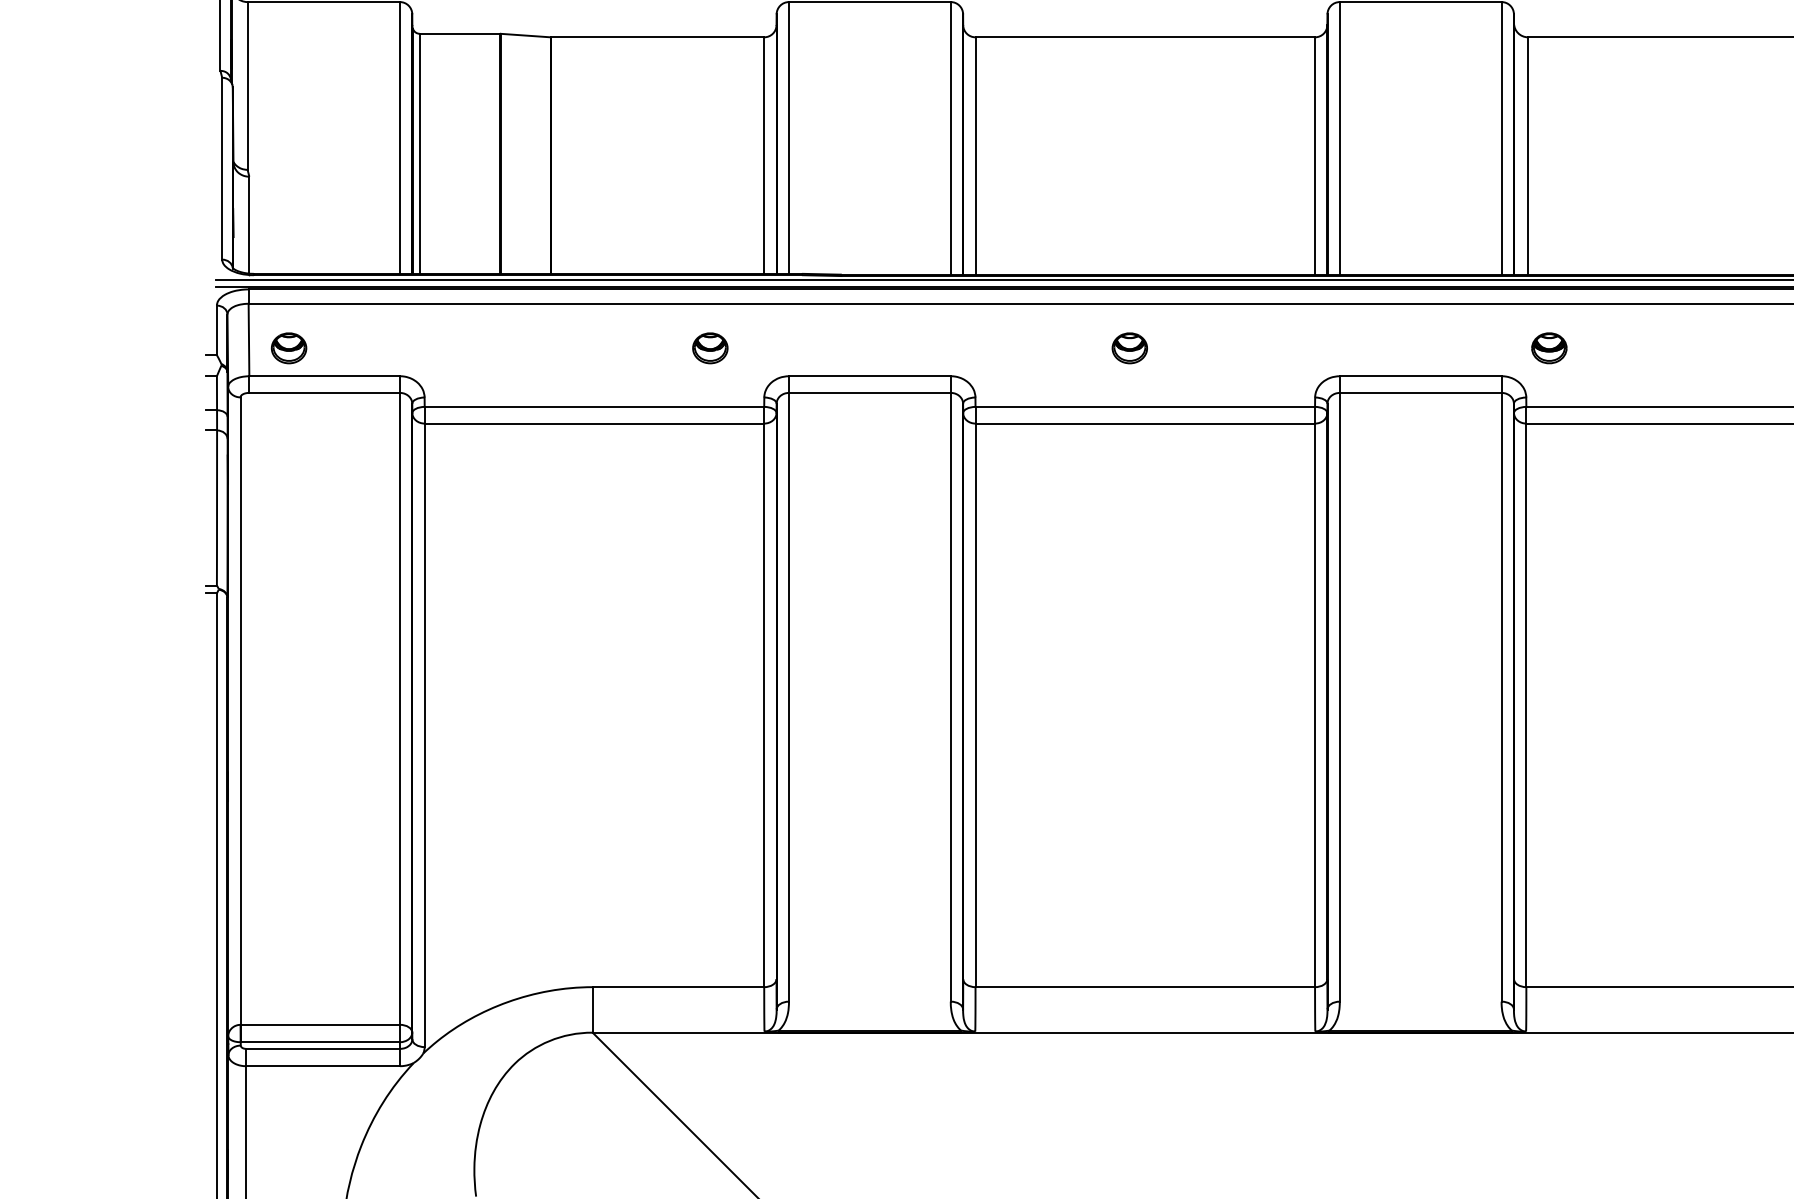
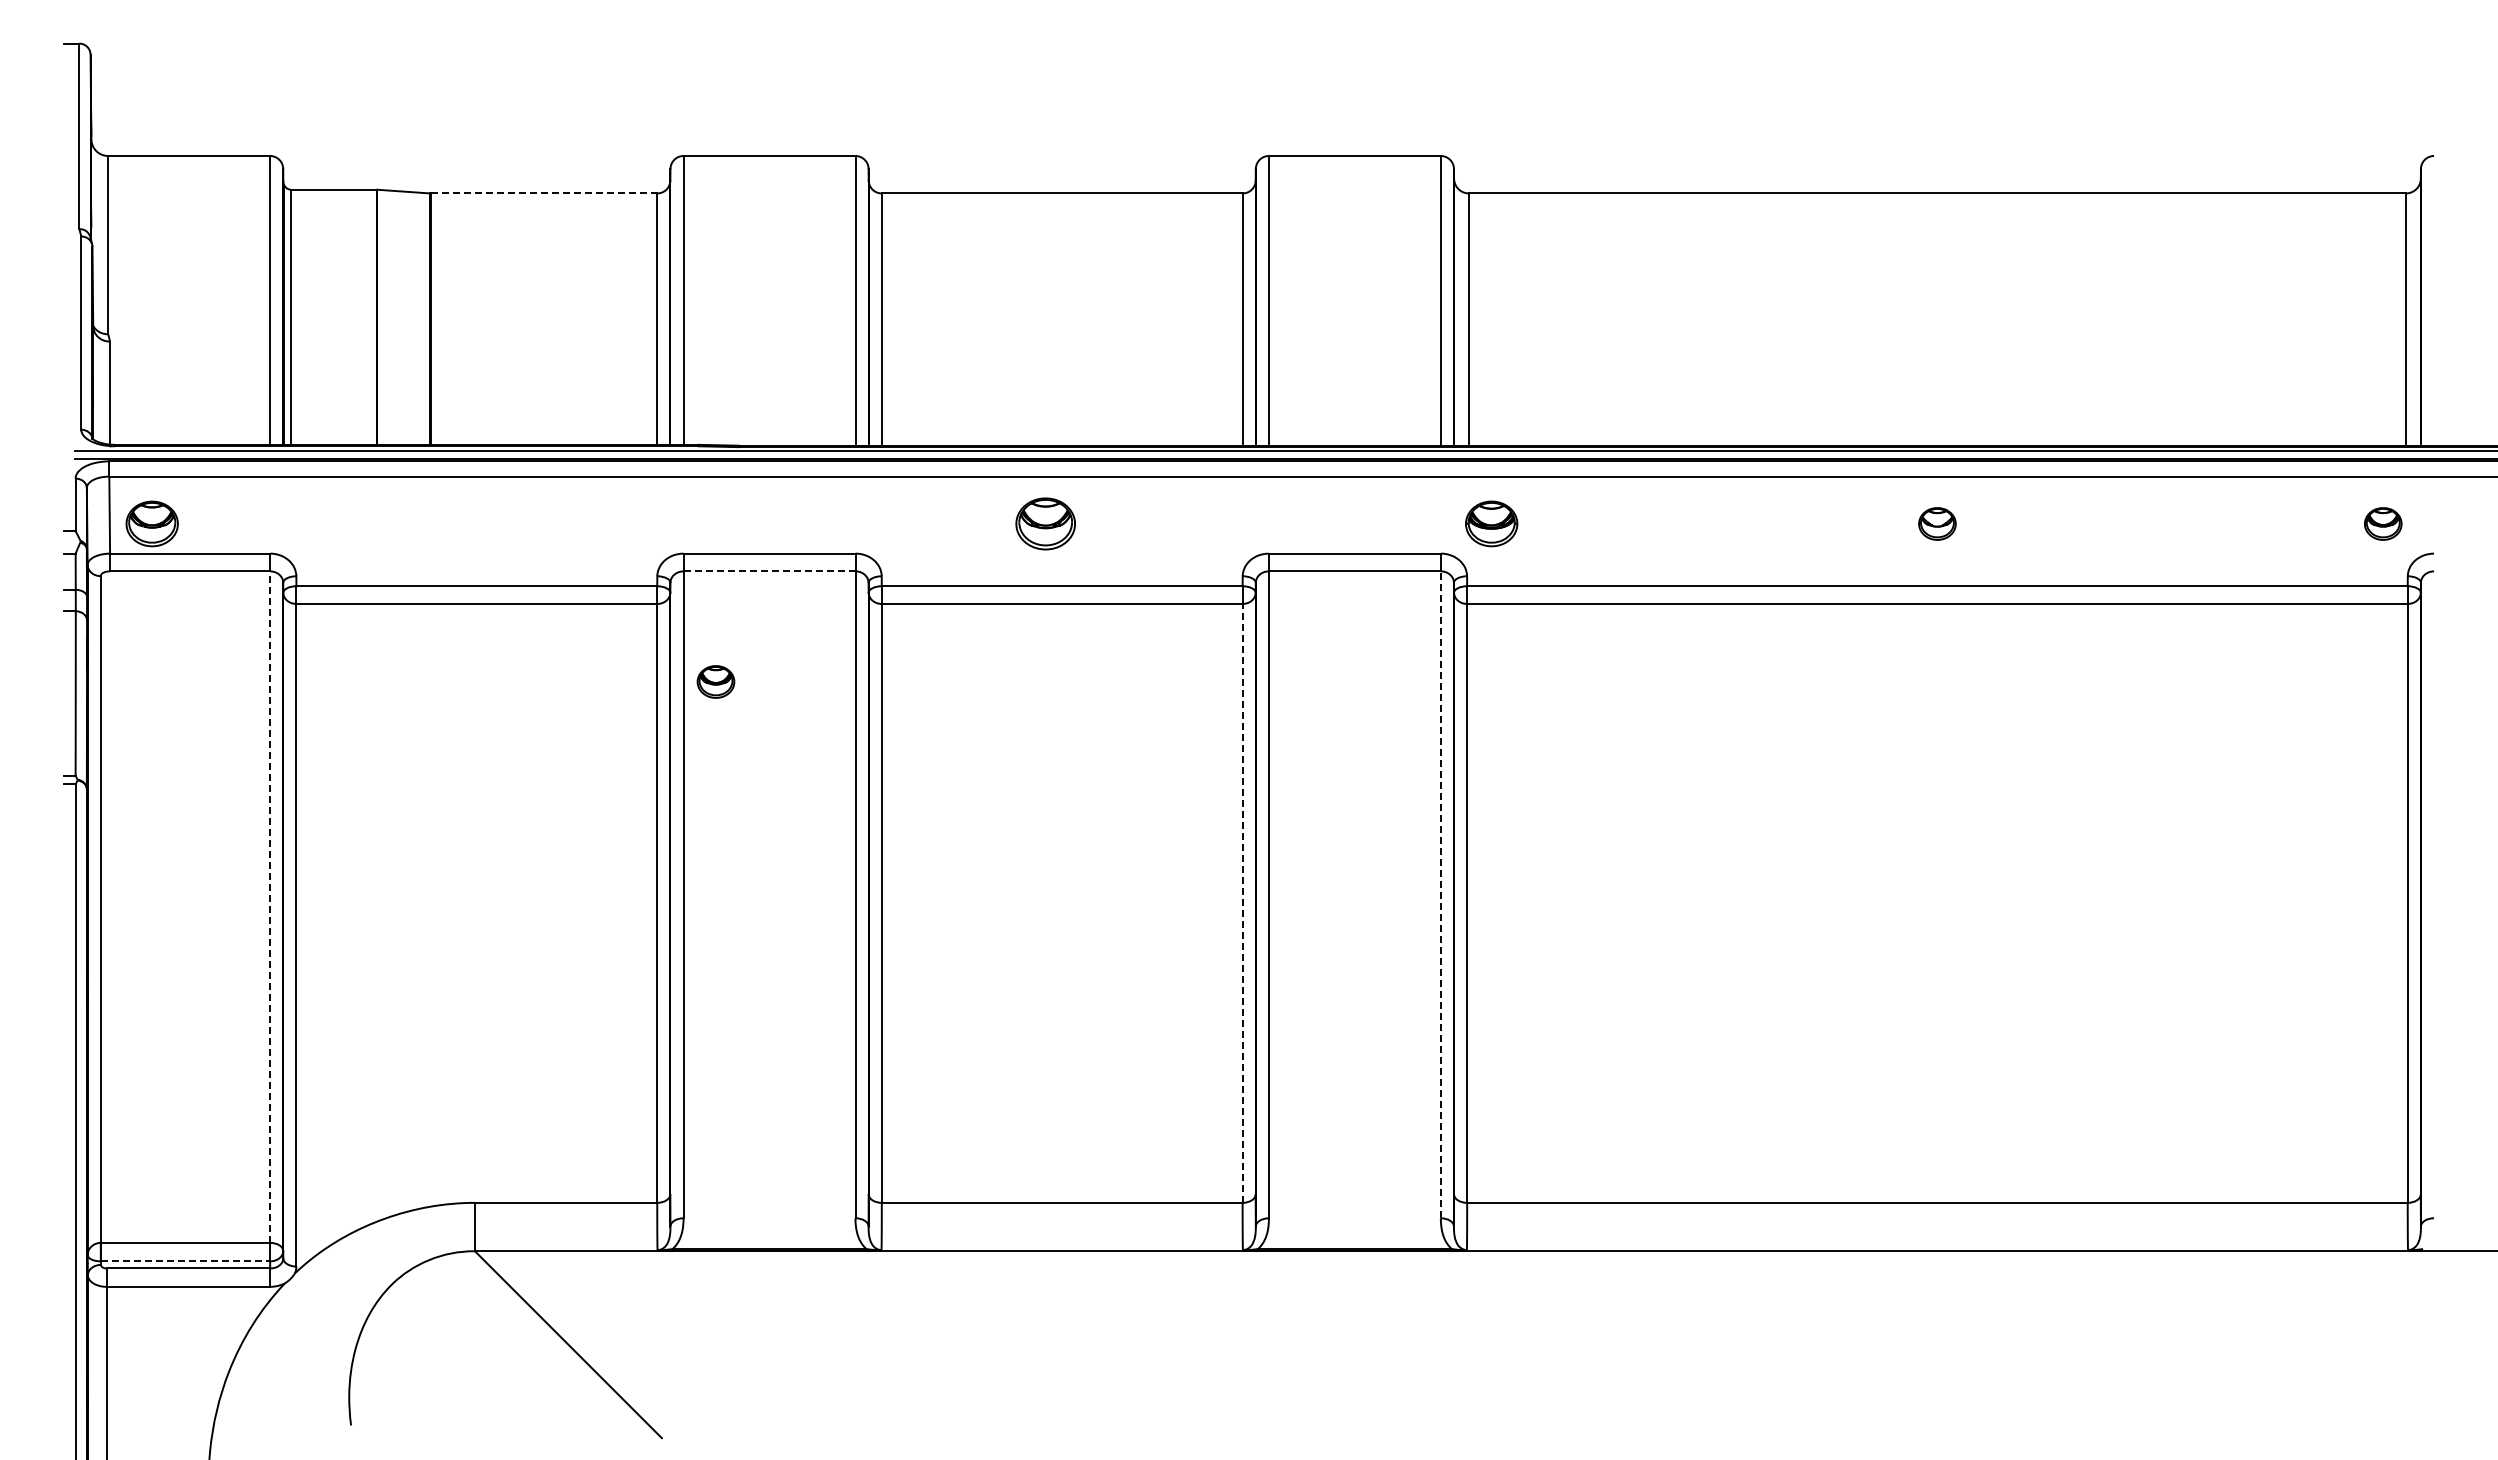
line: (658, 37) -> (544, 193), solid -> dashed
part: (289, 347) -> (152, 523), size x1.4
part: (709, 347) -> (715, 681), moved
part: (1129, 347) -> (1045, 523), size x1.6
part: (1549, 347) -> (1491, 523), size x1.4
line: (869, 393) -> (769, 571), solid -> dashed
line: (1501, 696) -> (1440, 894), solid -> dashed
line: (1314, 704) -> (1242, 902), solid -> dashed
line: (400, 709) -> (270, 907), solid -> dashed
line: (320, 1042) -> (185, 1261), solid -> dashed

